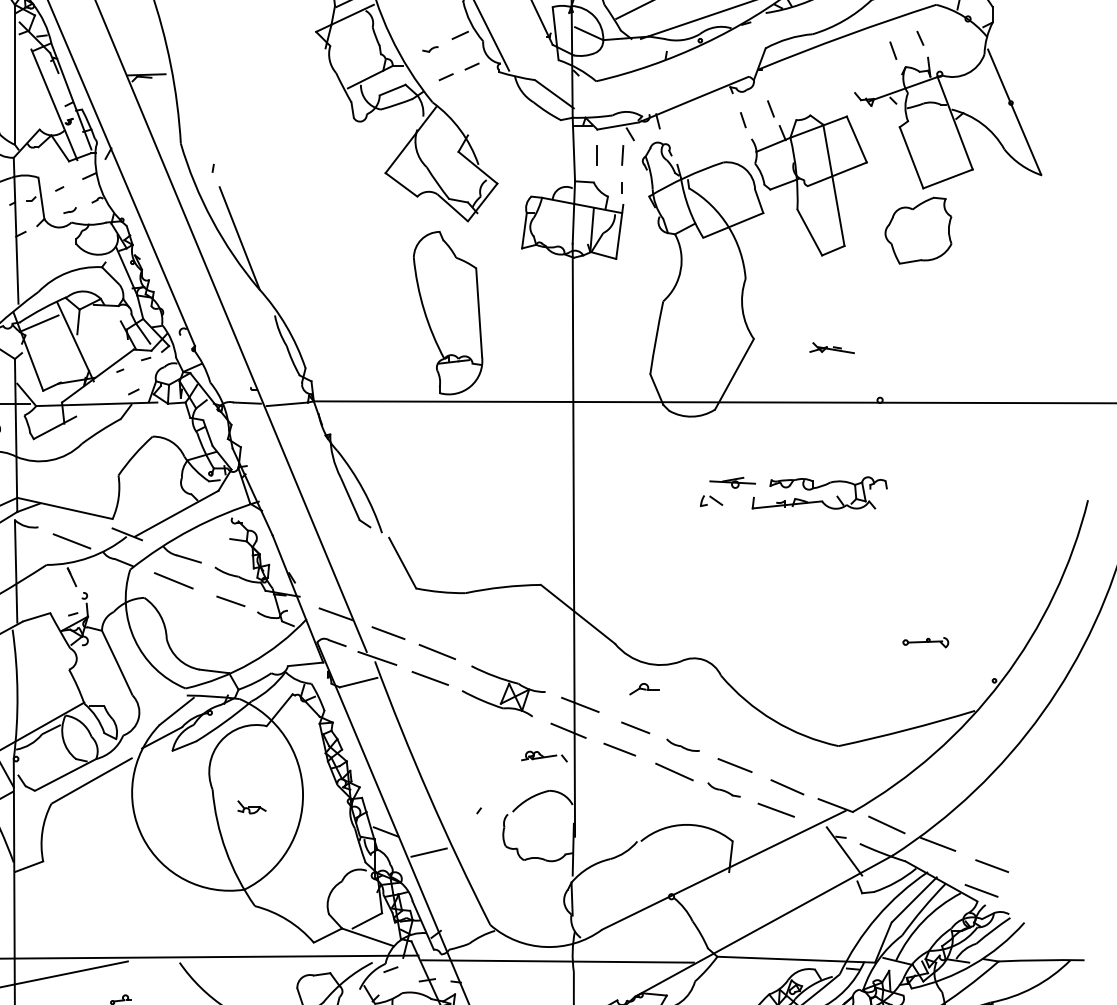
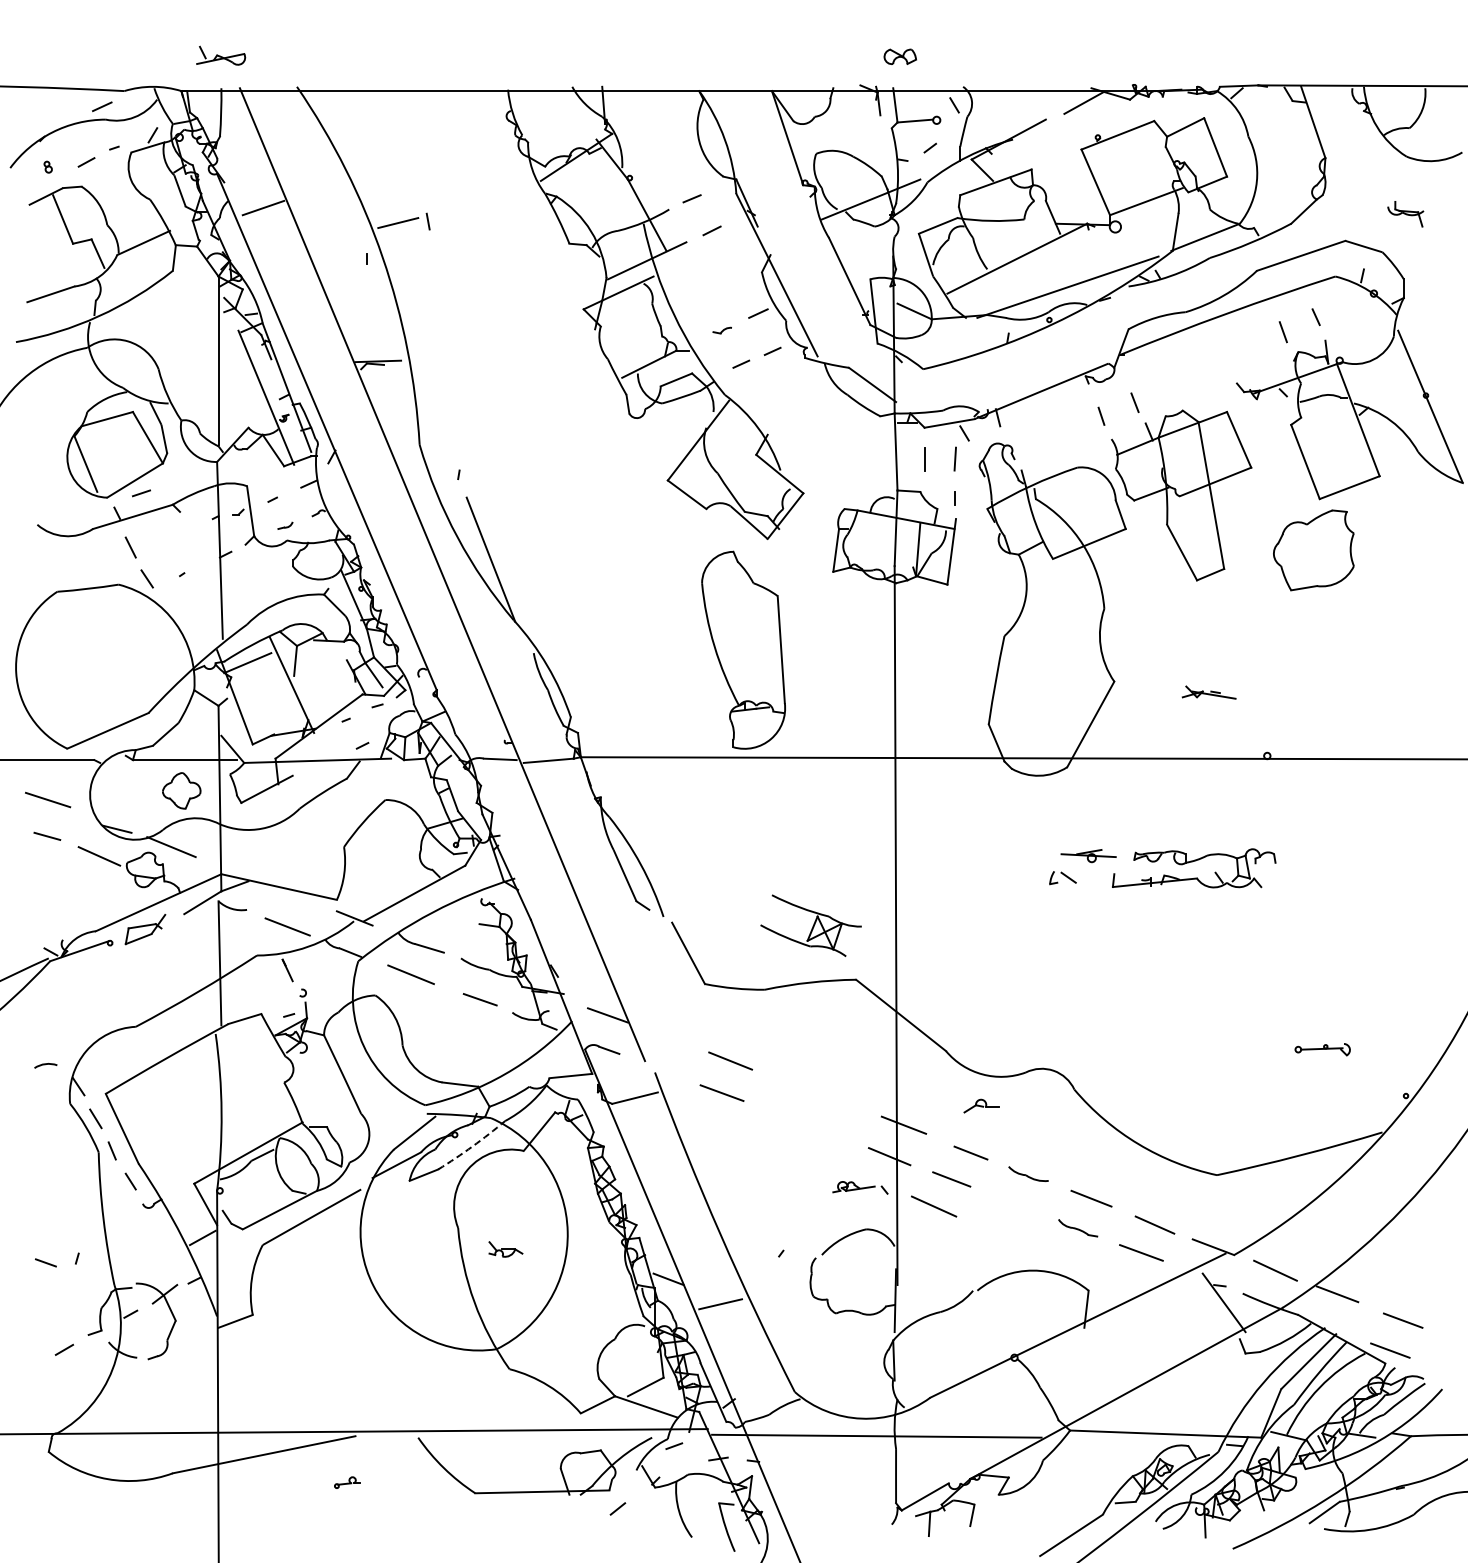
line: (388, 633) -> (671, 1038), removed
line: (377, 658) -> (657, 1068), removed
part: (503, 691) -> (810, 925), moved
arc: (224, 722) -> (472, 1146), solid -> dashed
line: (674, 771) -> (934, 1206), moved

